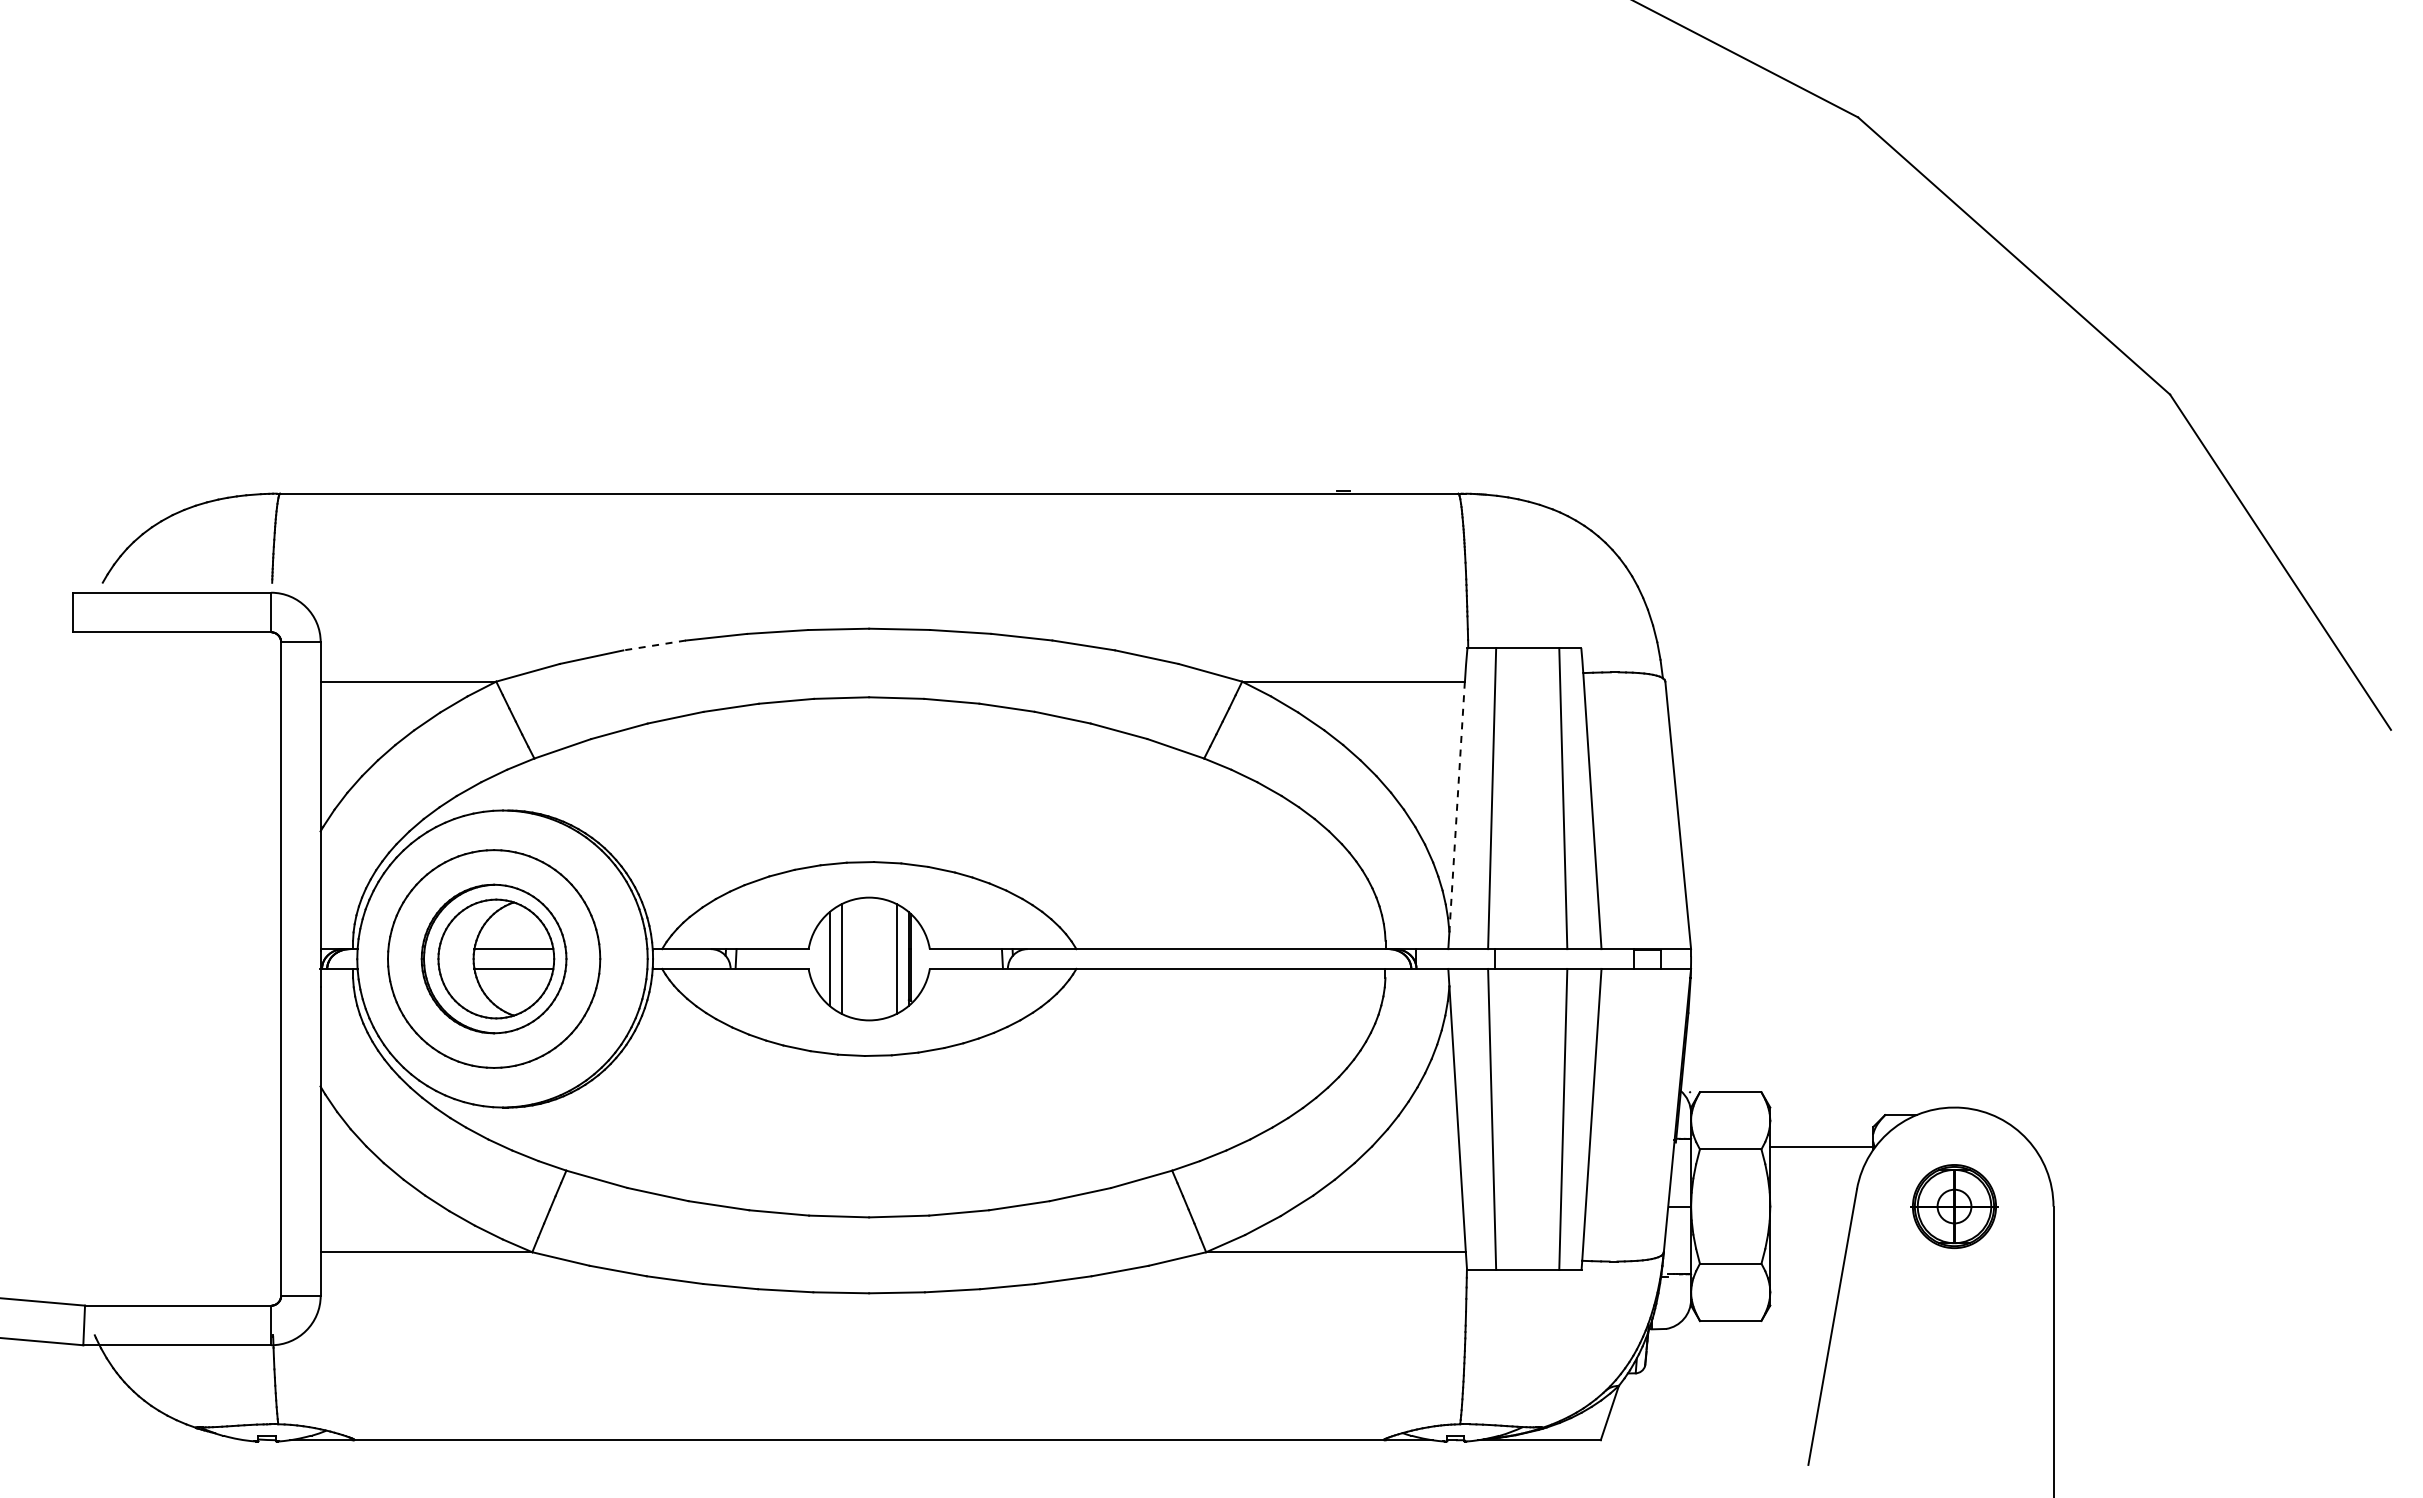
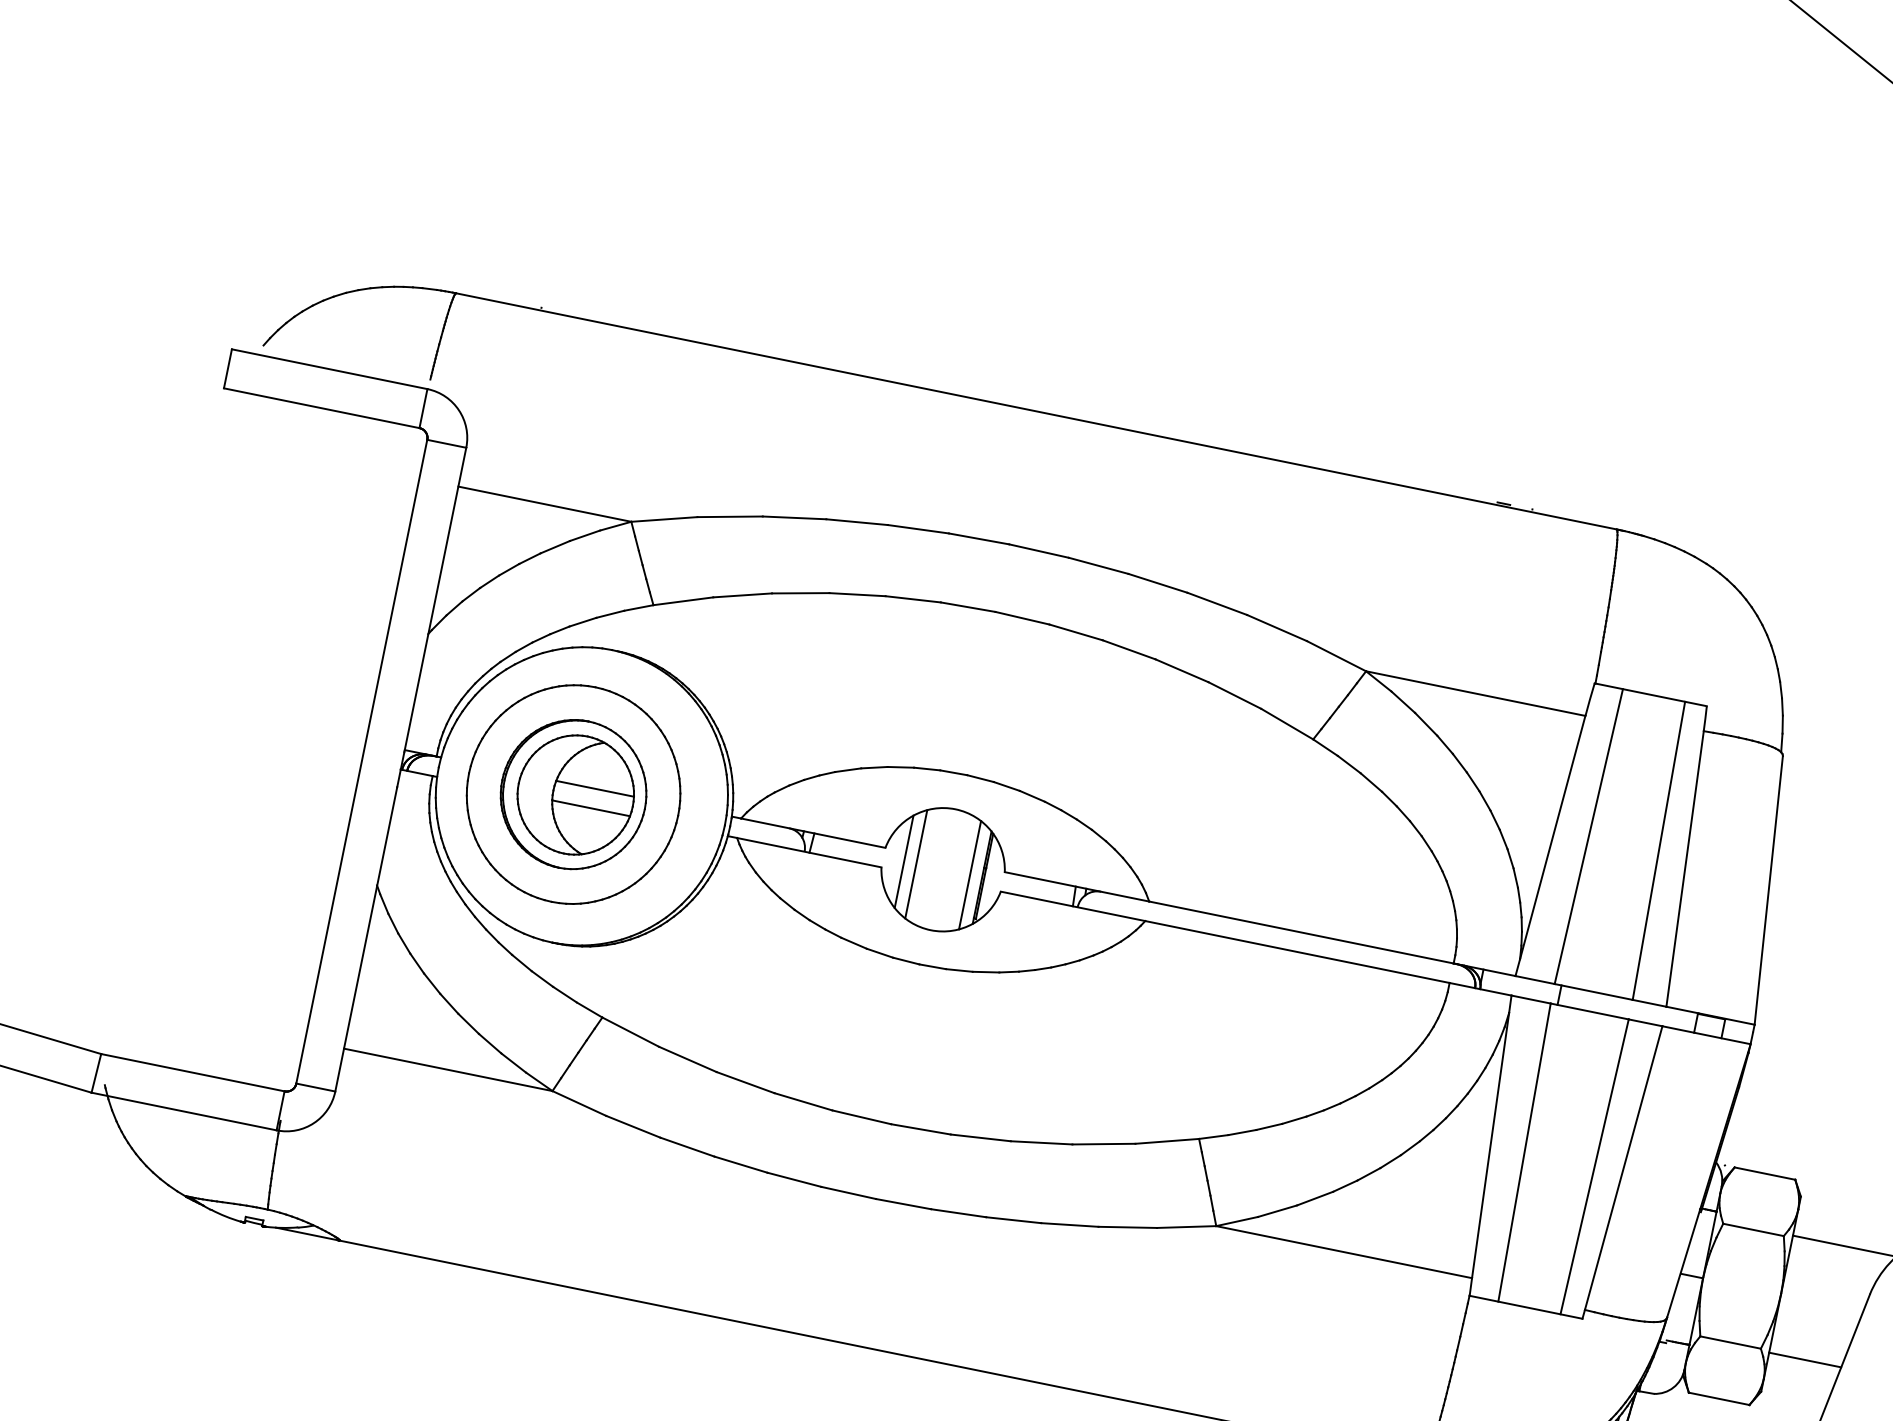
line: (654, 645) -> (794, 517), dashed -> solid
line: (1457, 807) -> (1552, 838), dashed -> solid
line: (1806, 1265) -> (1804, 1359), added

